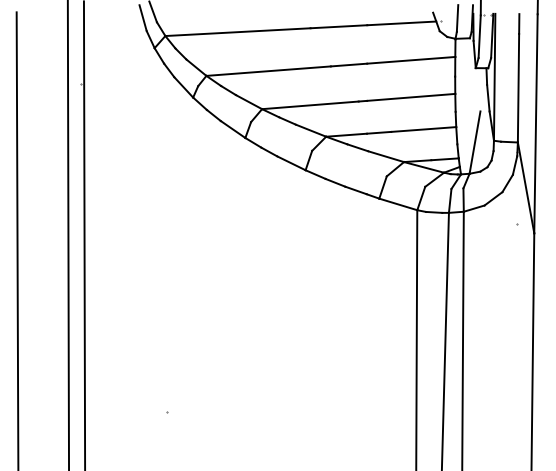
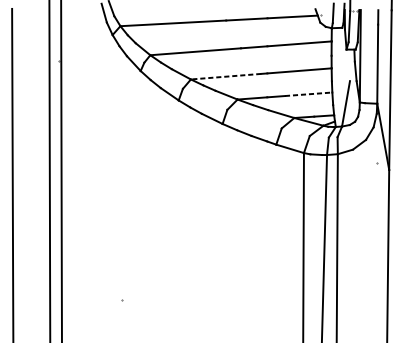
line: (309, 105) -> (225, 76), solid -> dashed
line: (423, 129) -> (308, 94), solid -> dashed

